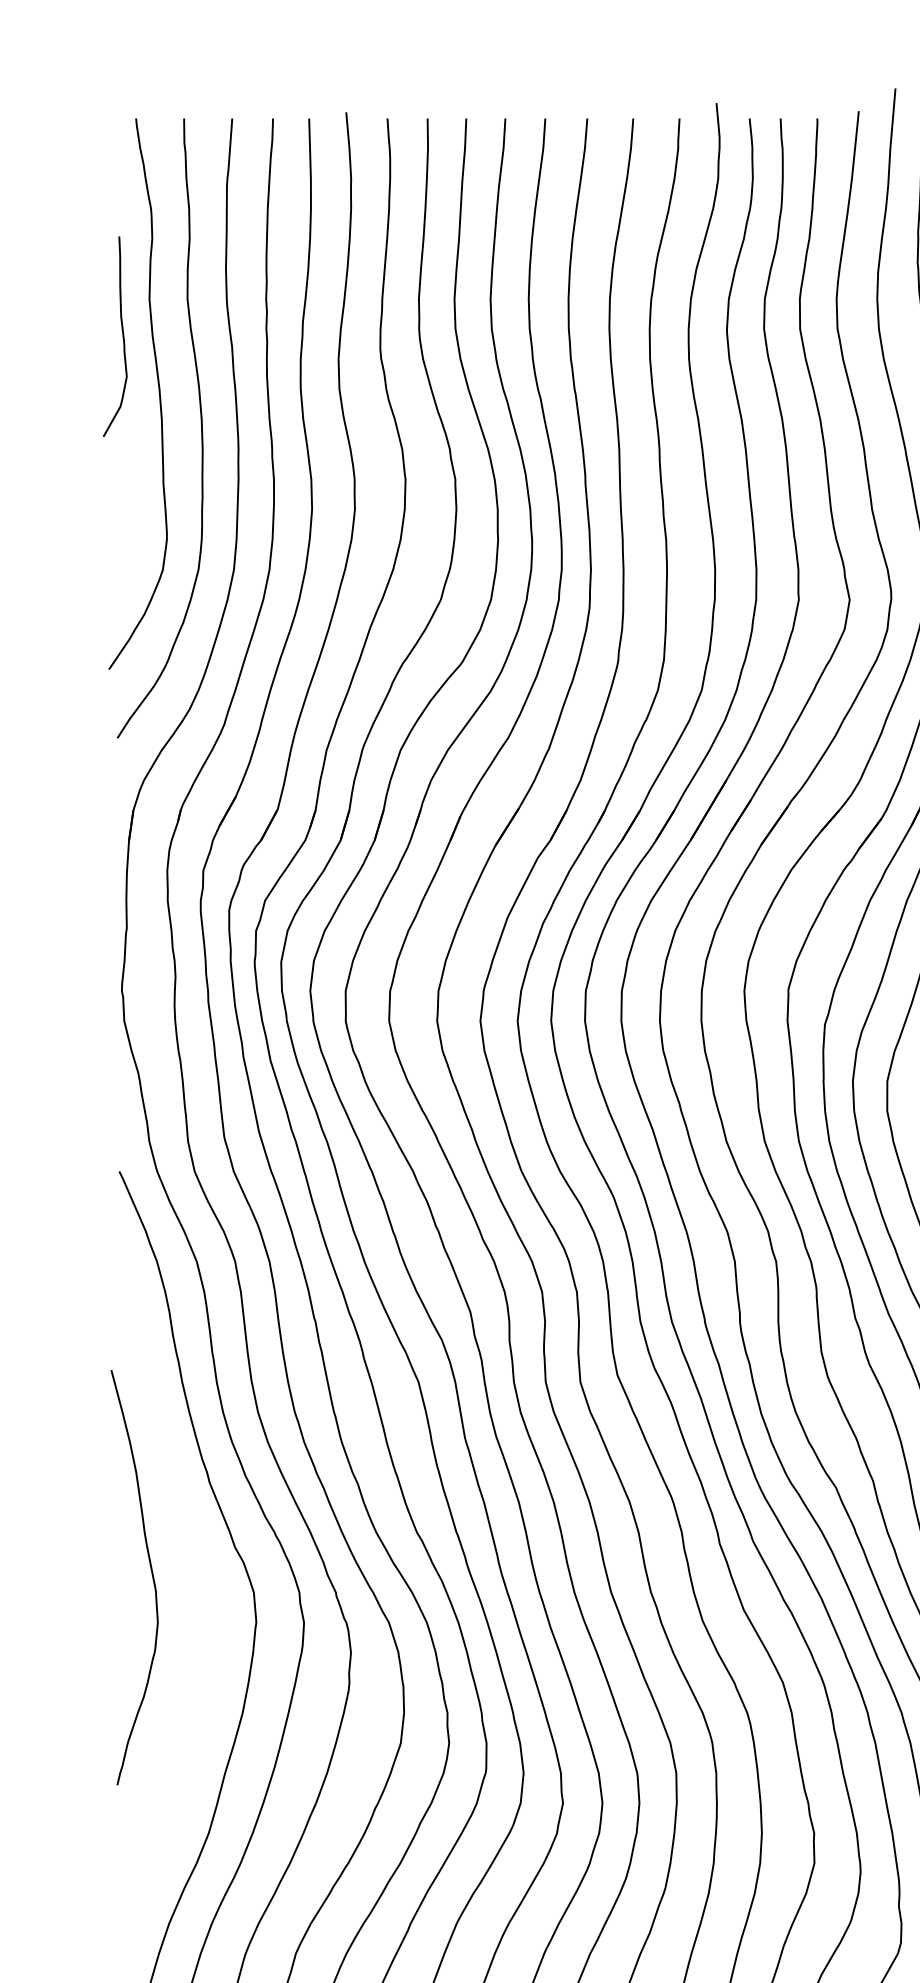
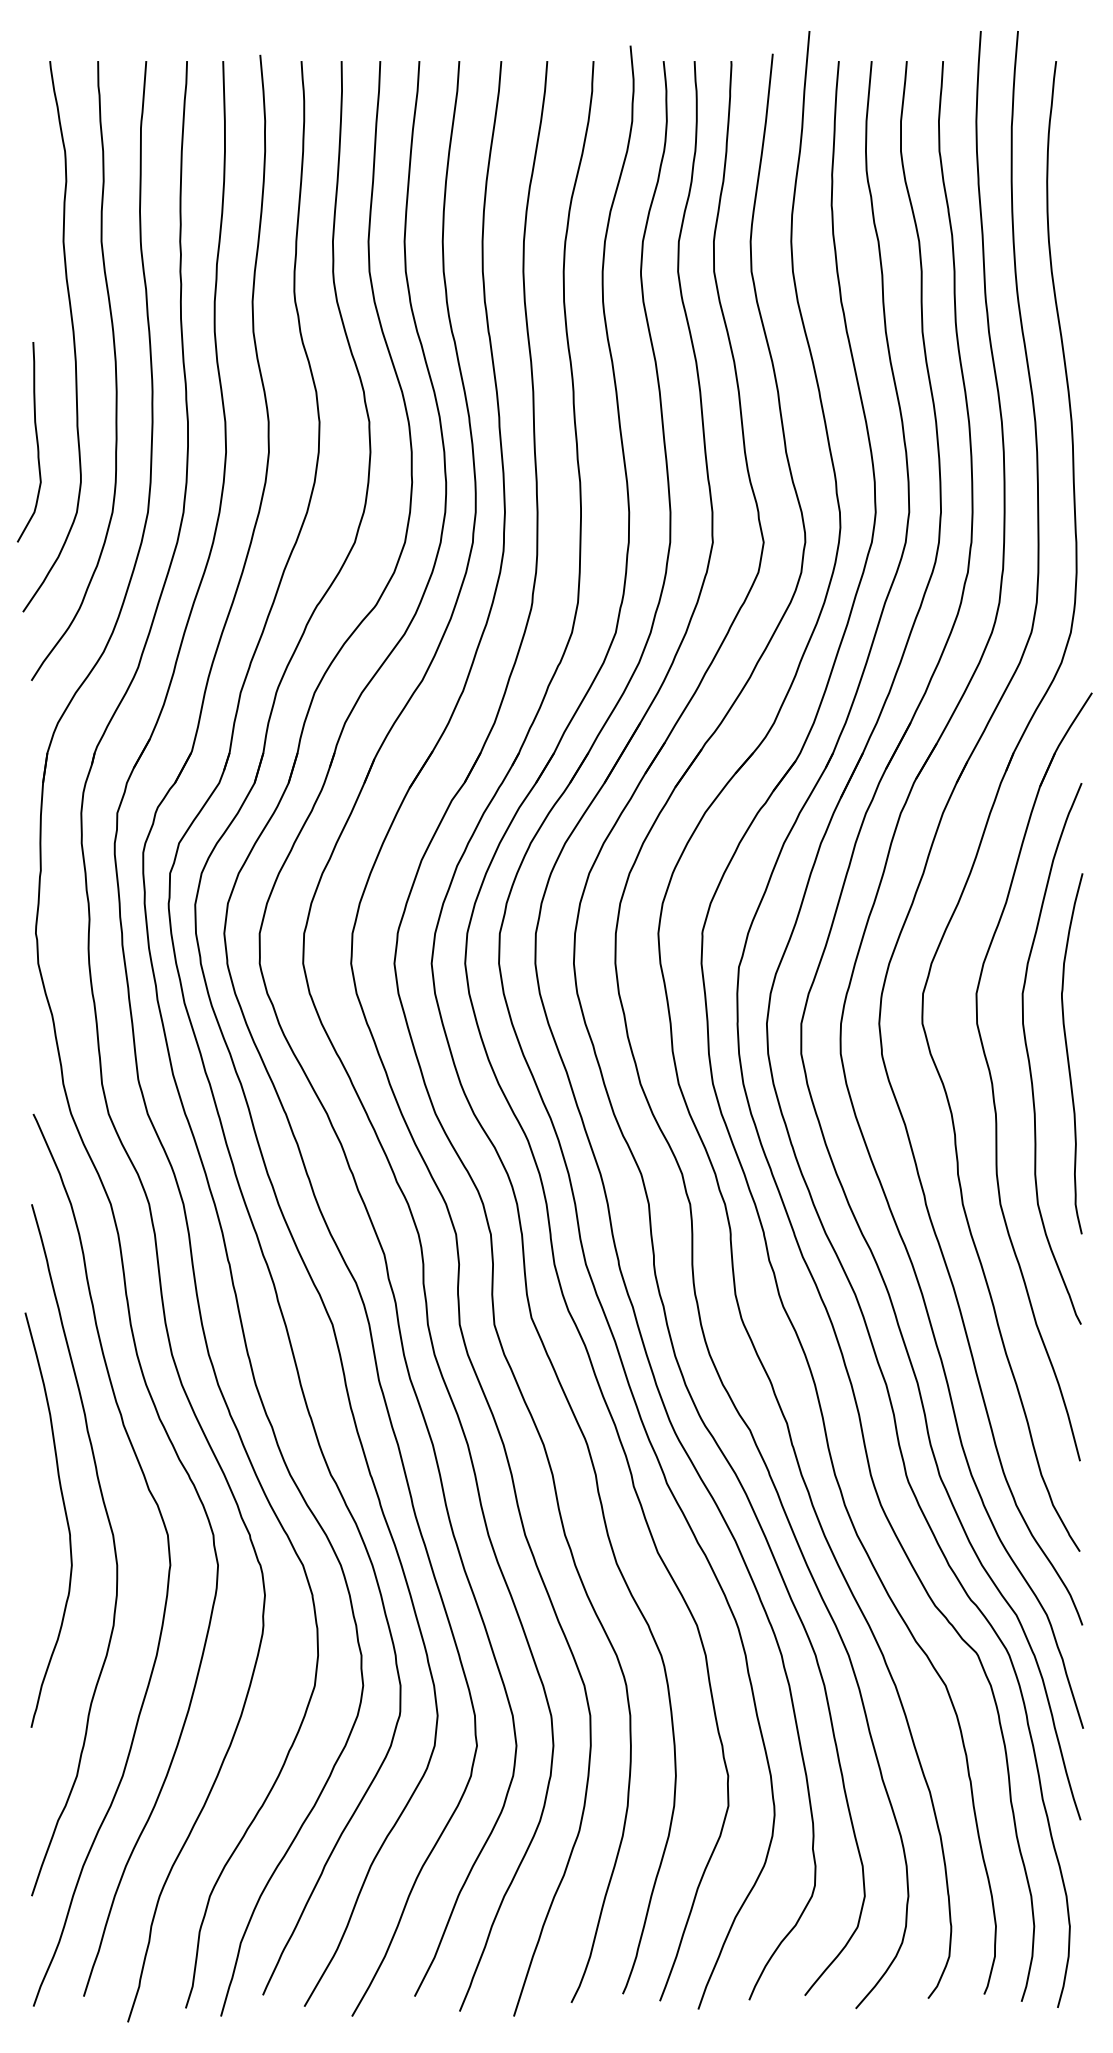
curve: (122, 336) -> (36, 442), moved
curve: (199, 1604) -> (113, 1547), added

